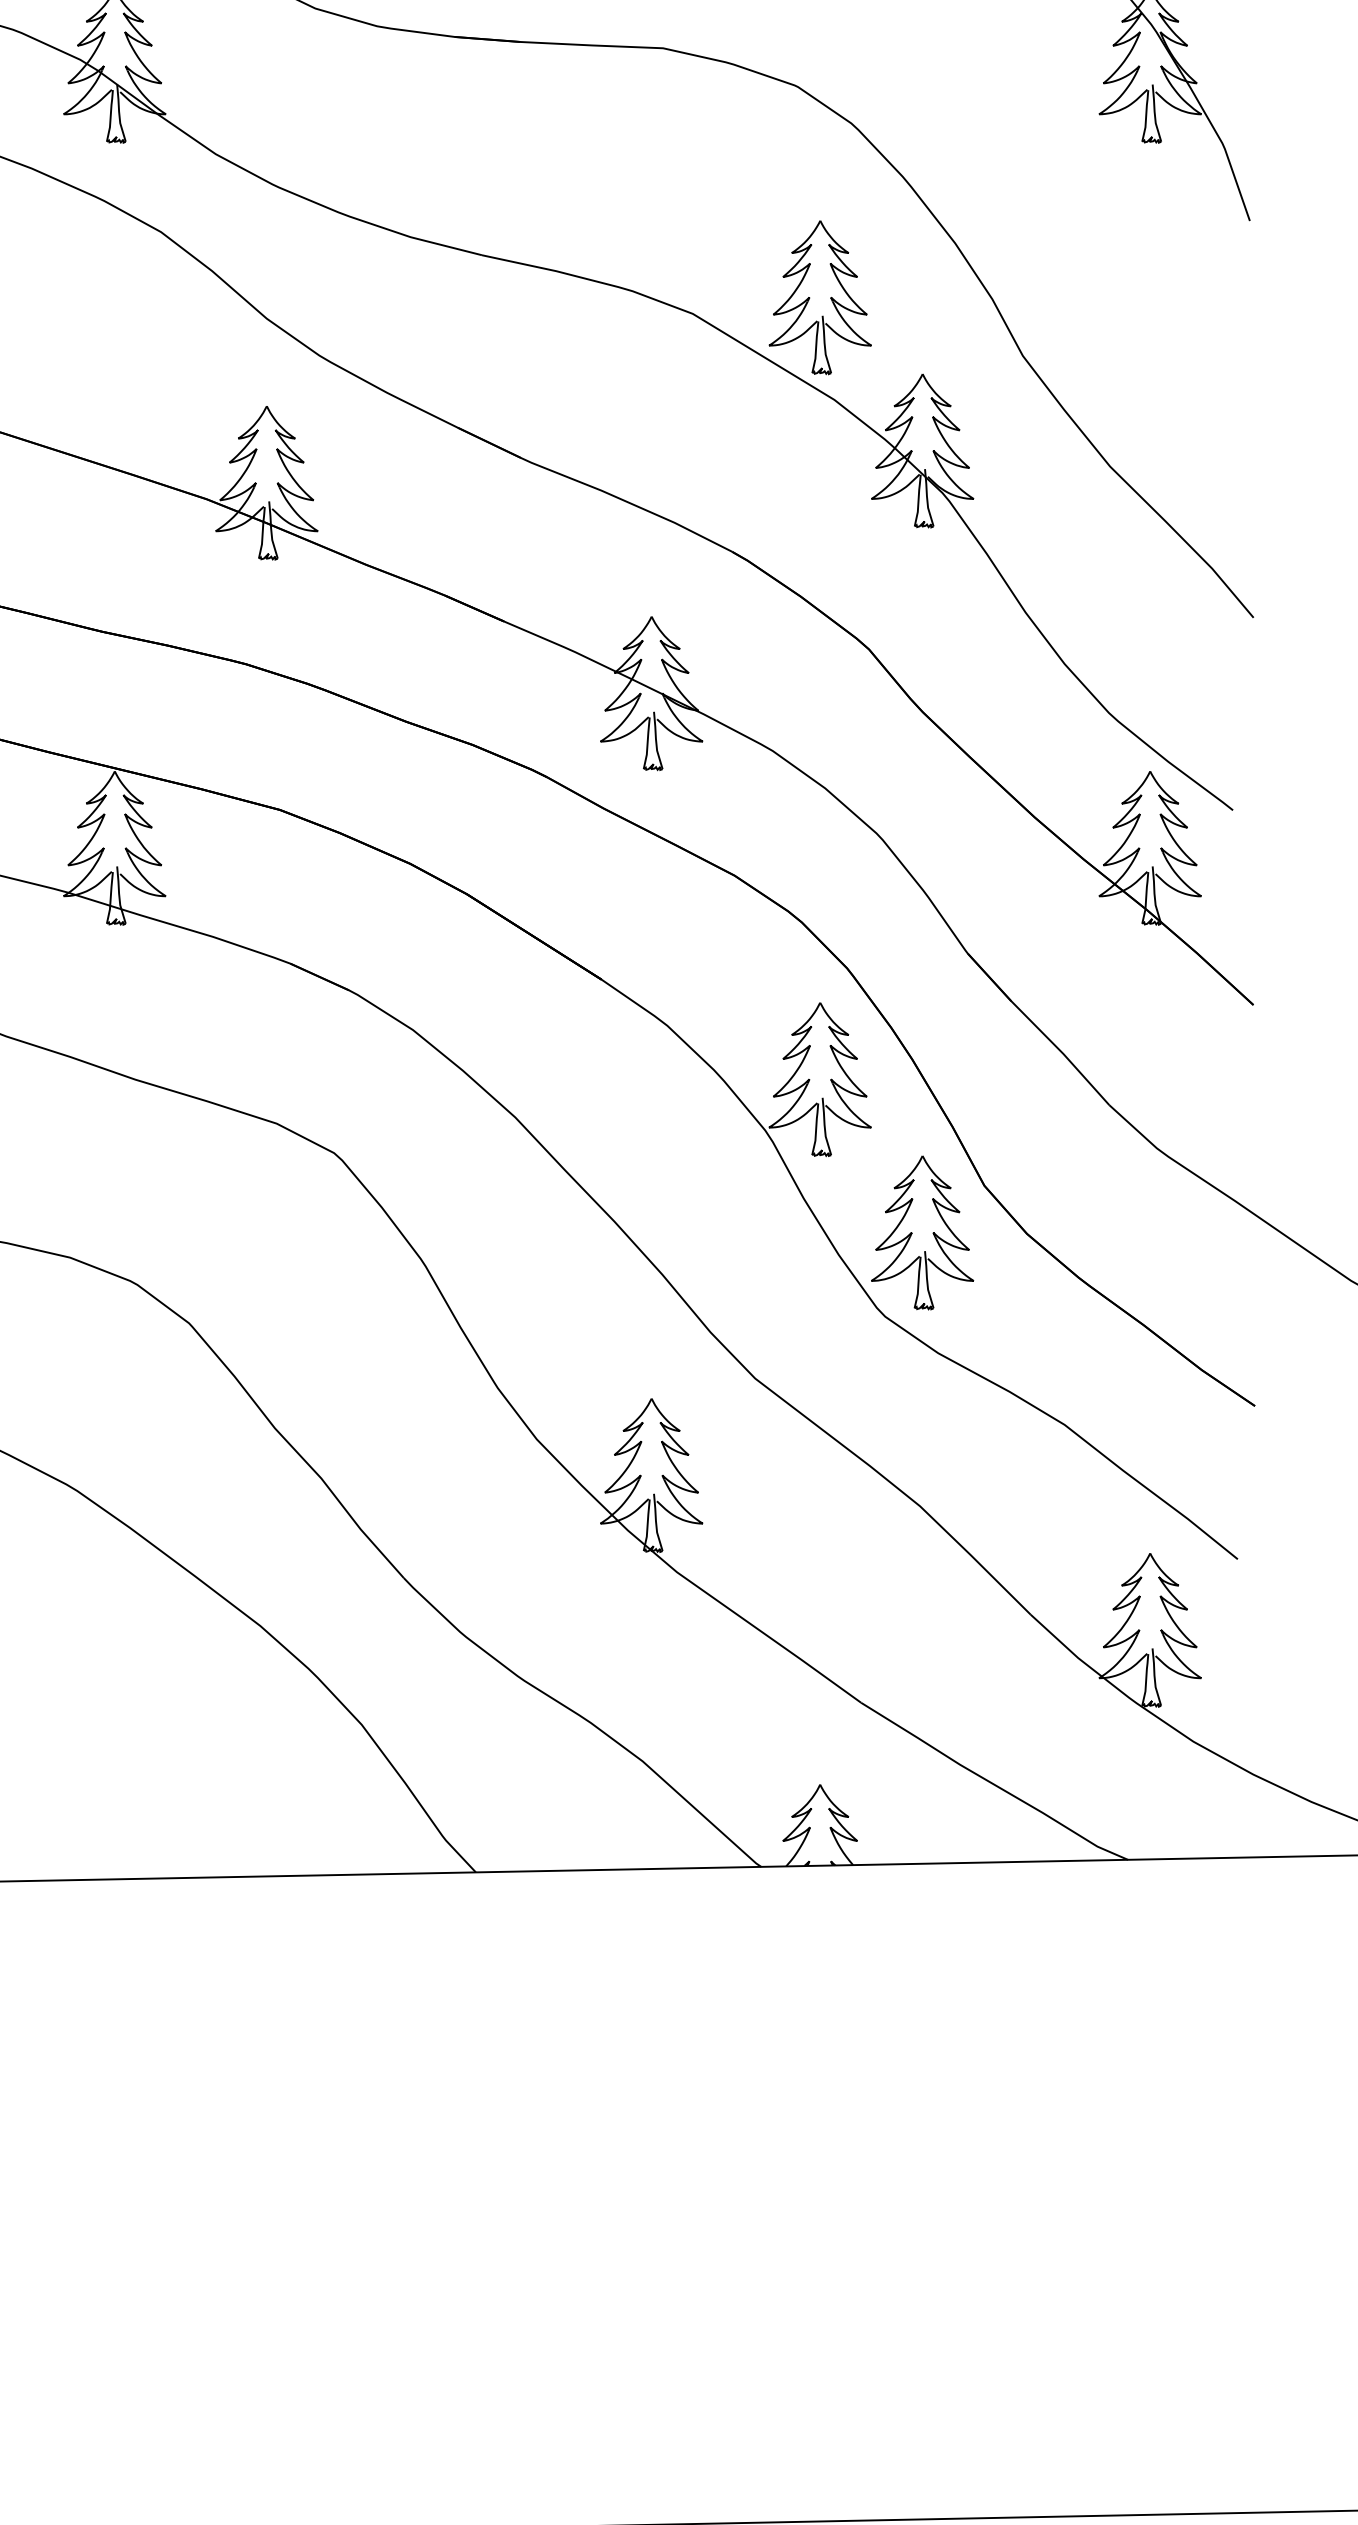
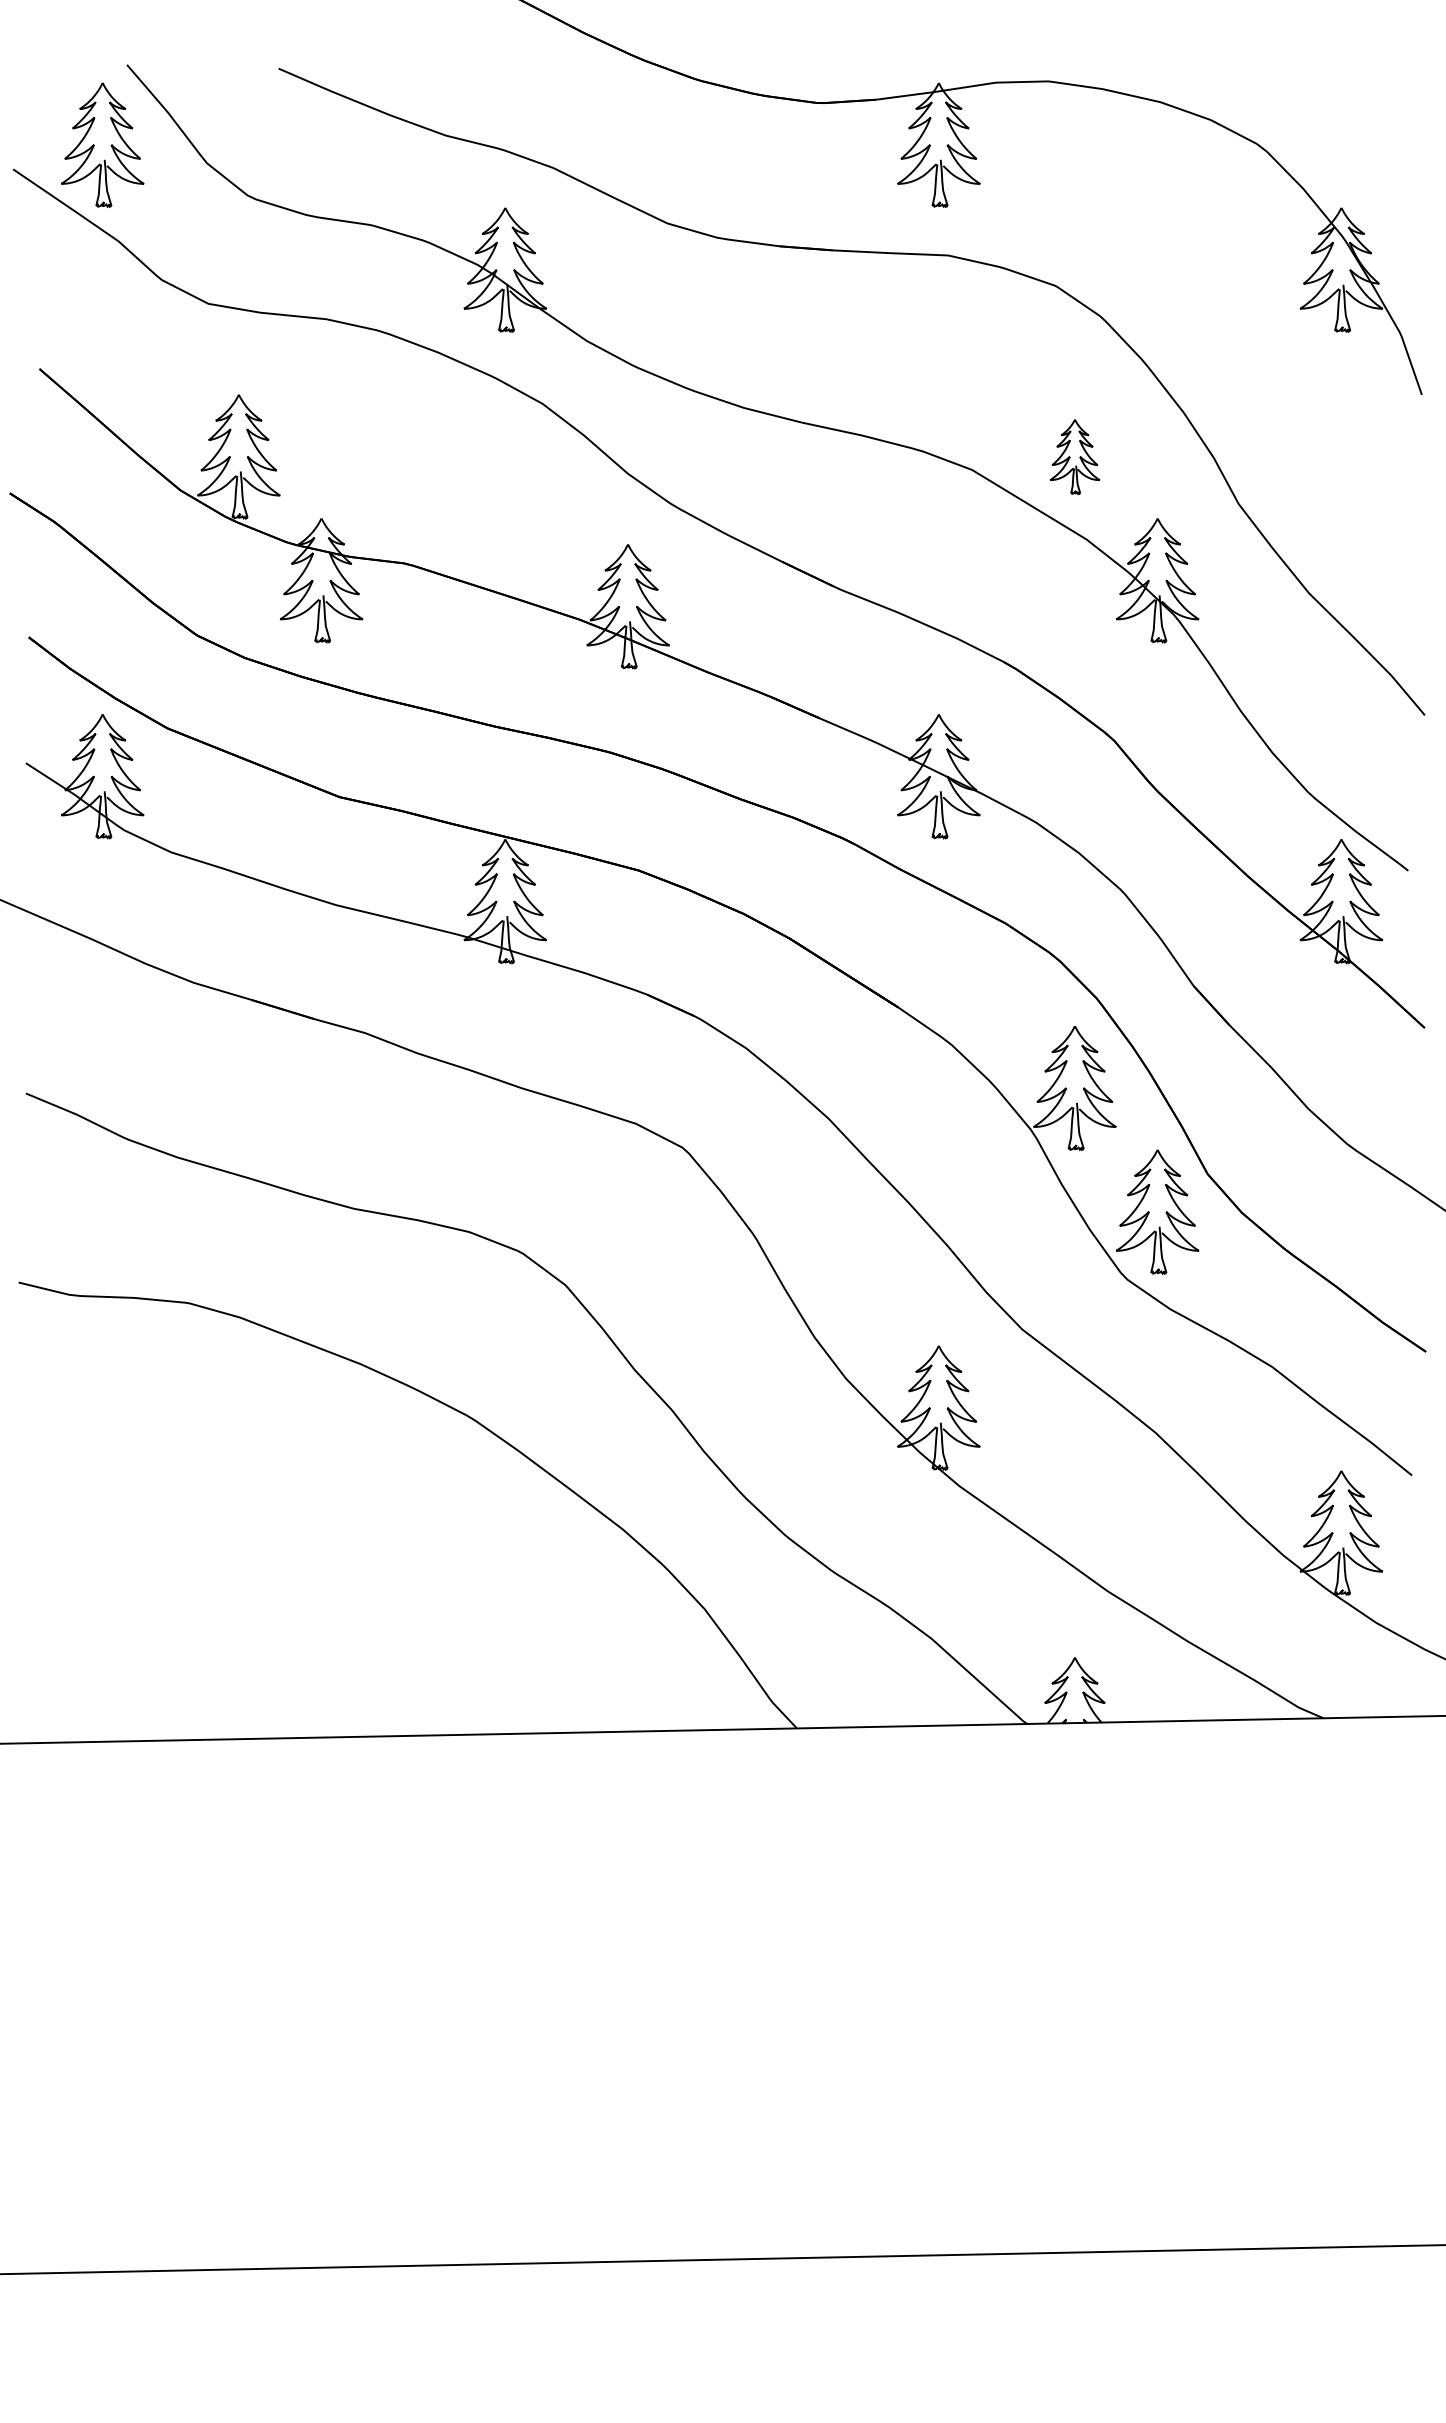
part: (819, 297) -> (1074, 456), size x0.6

